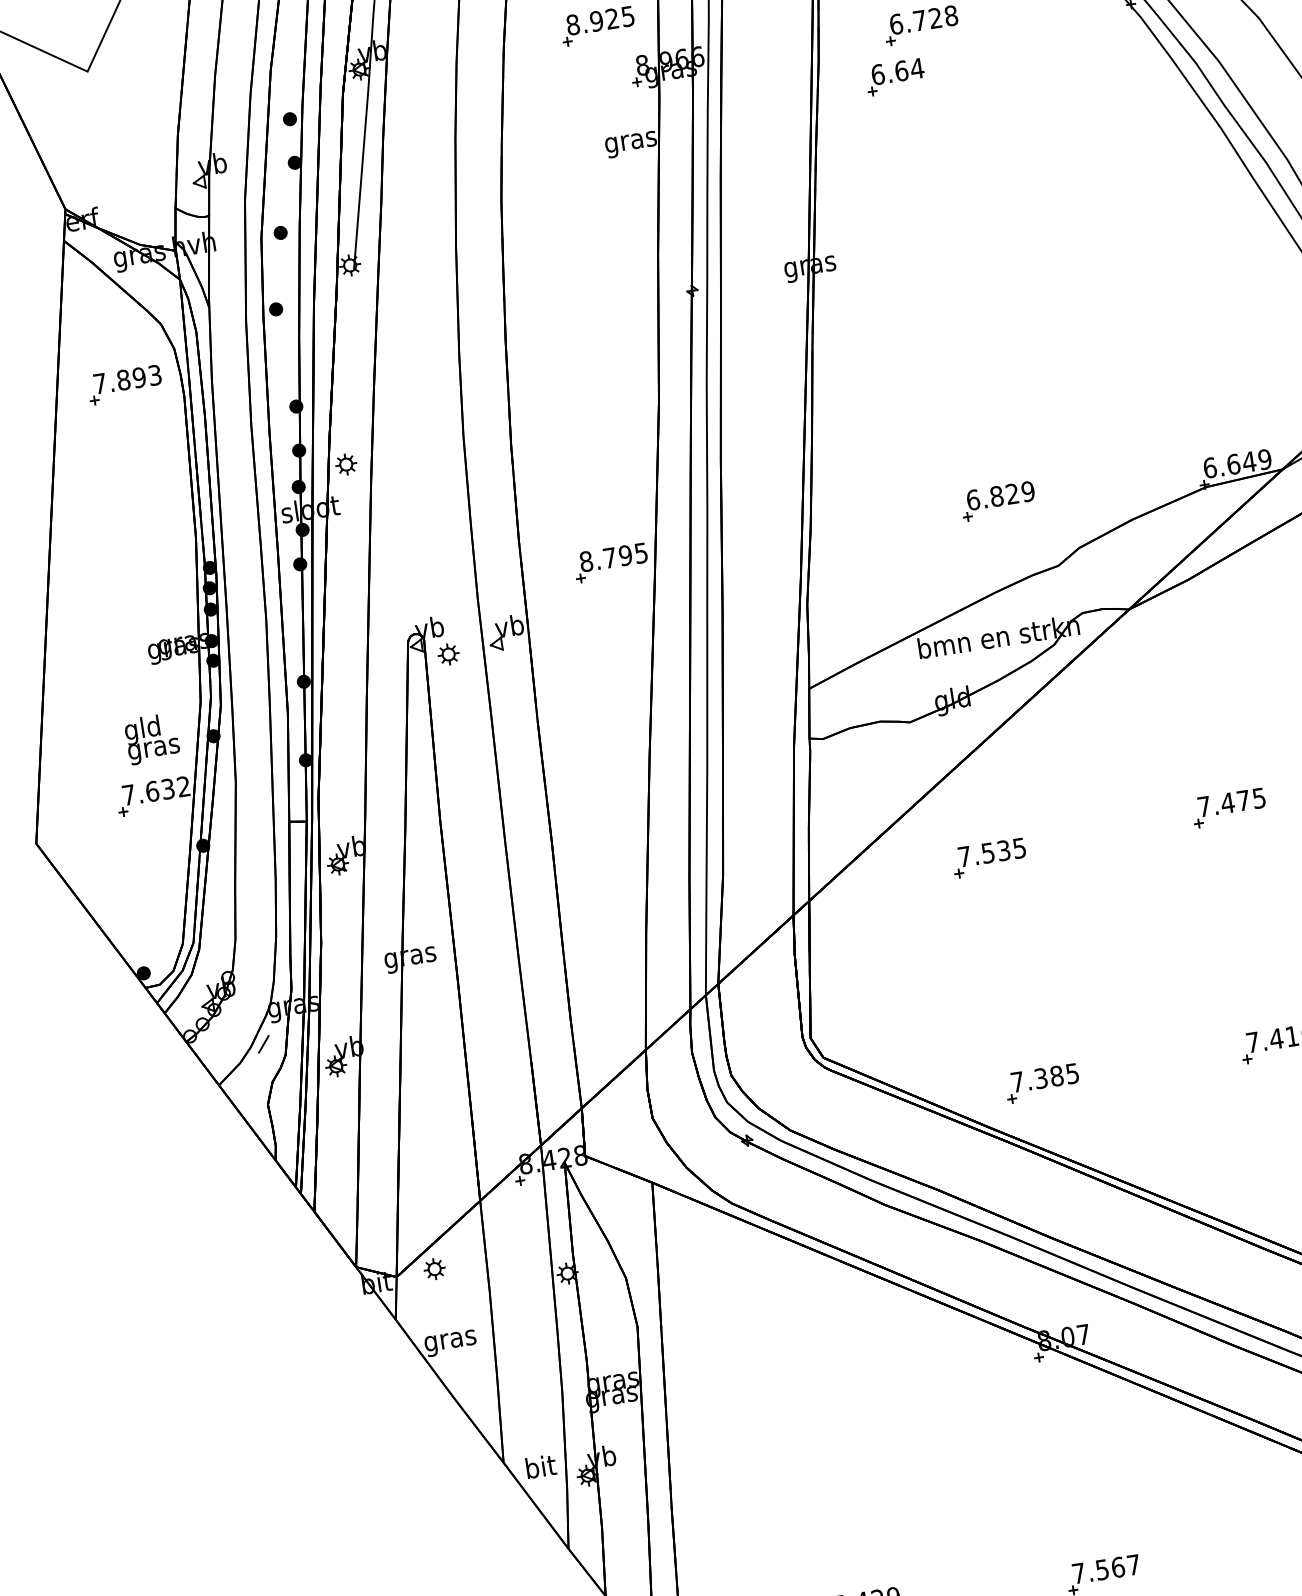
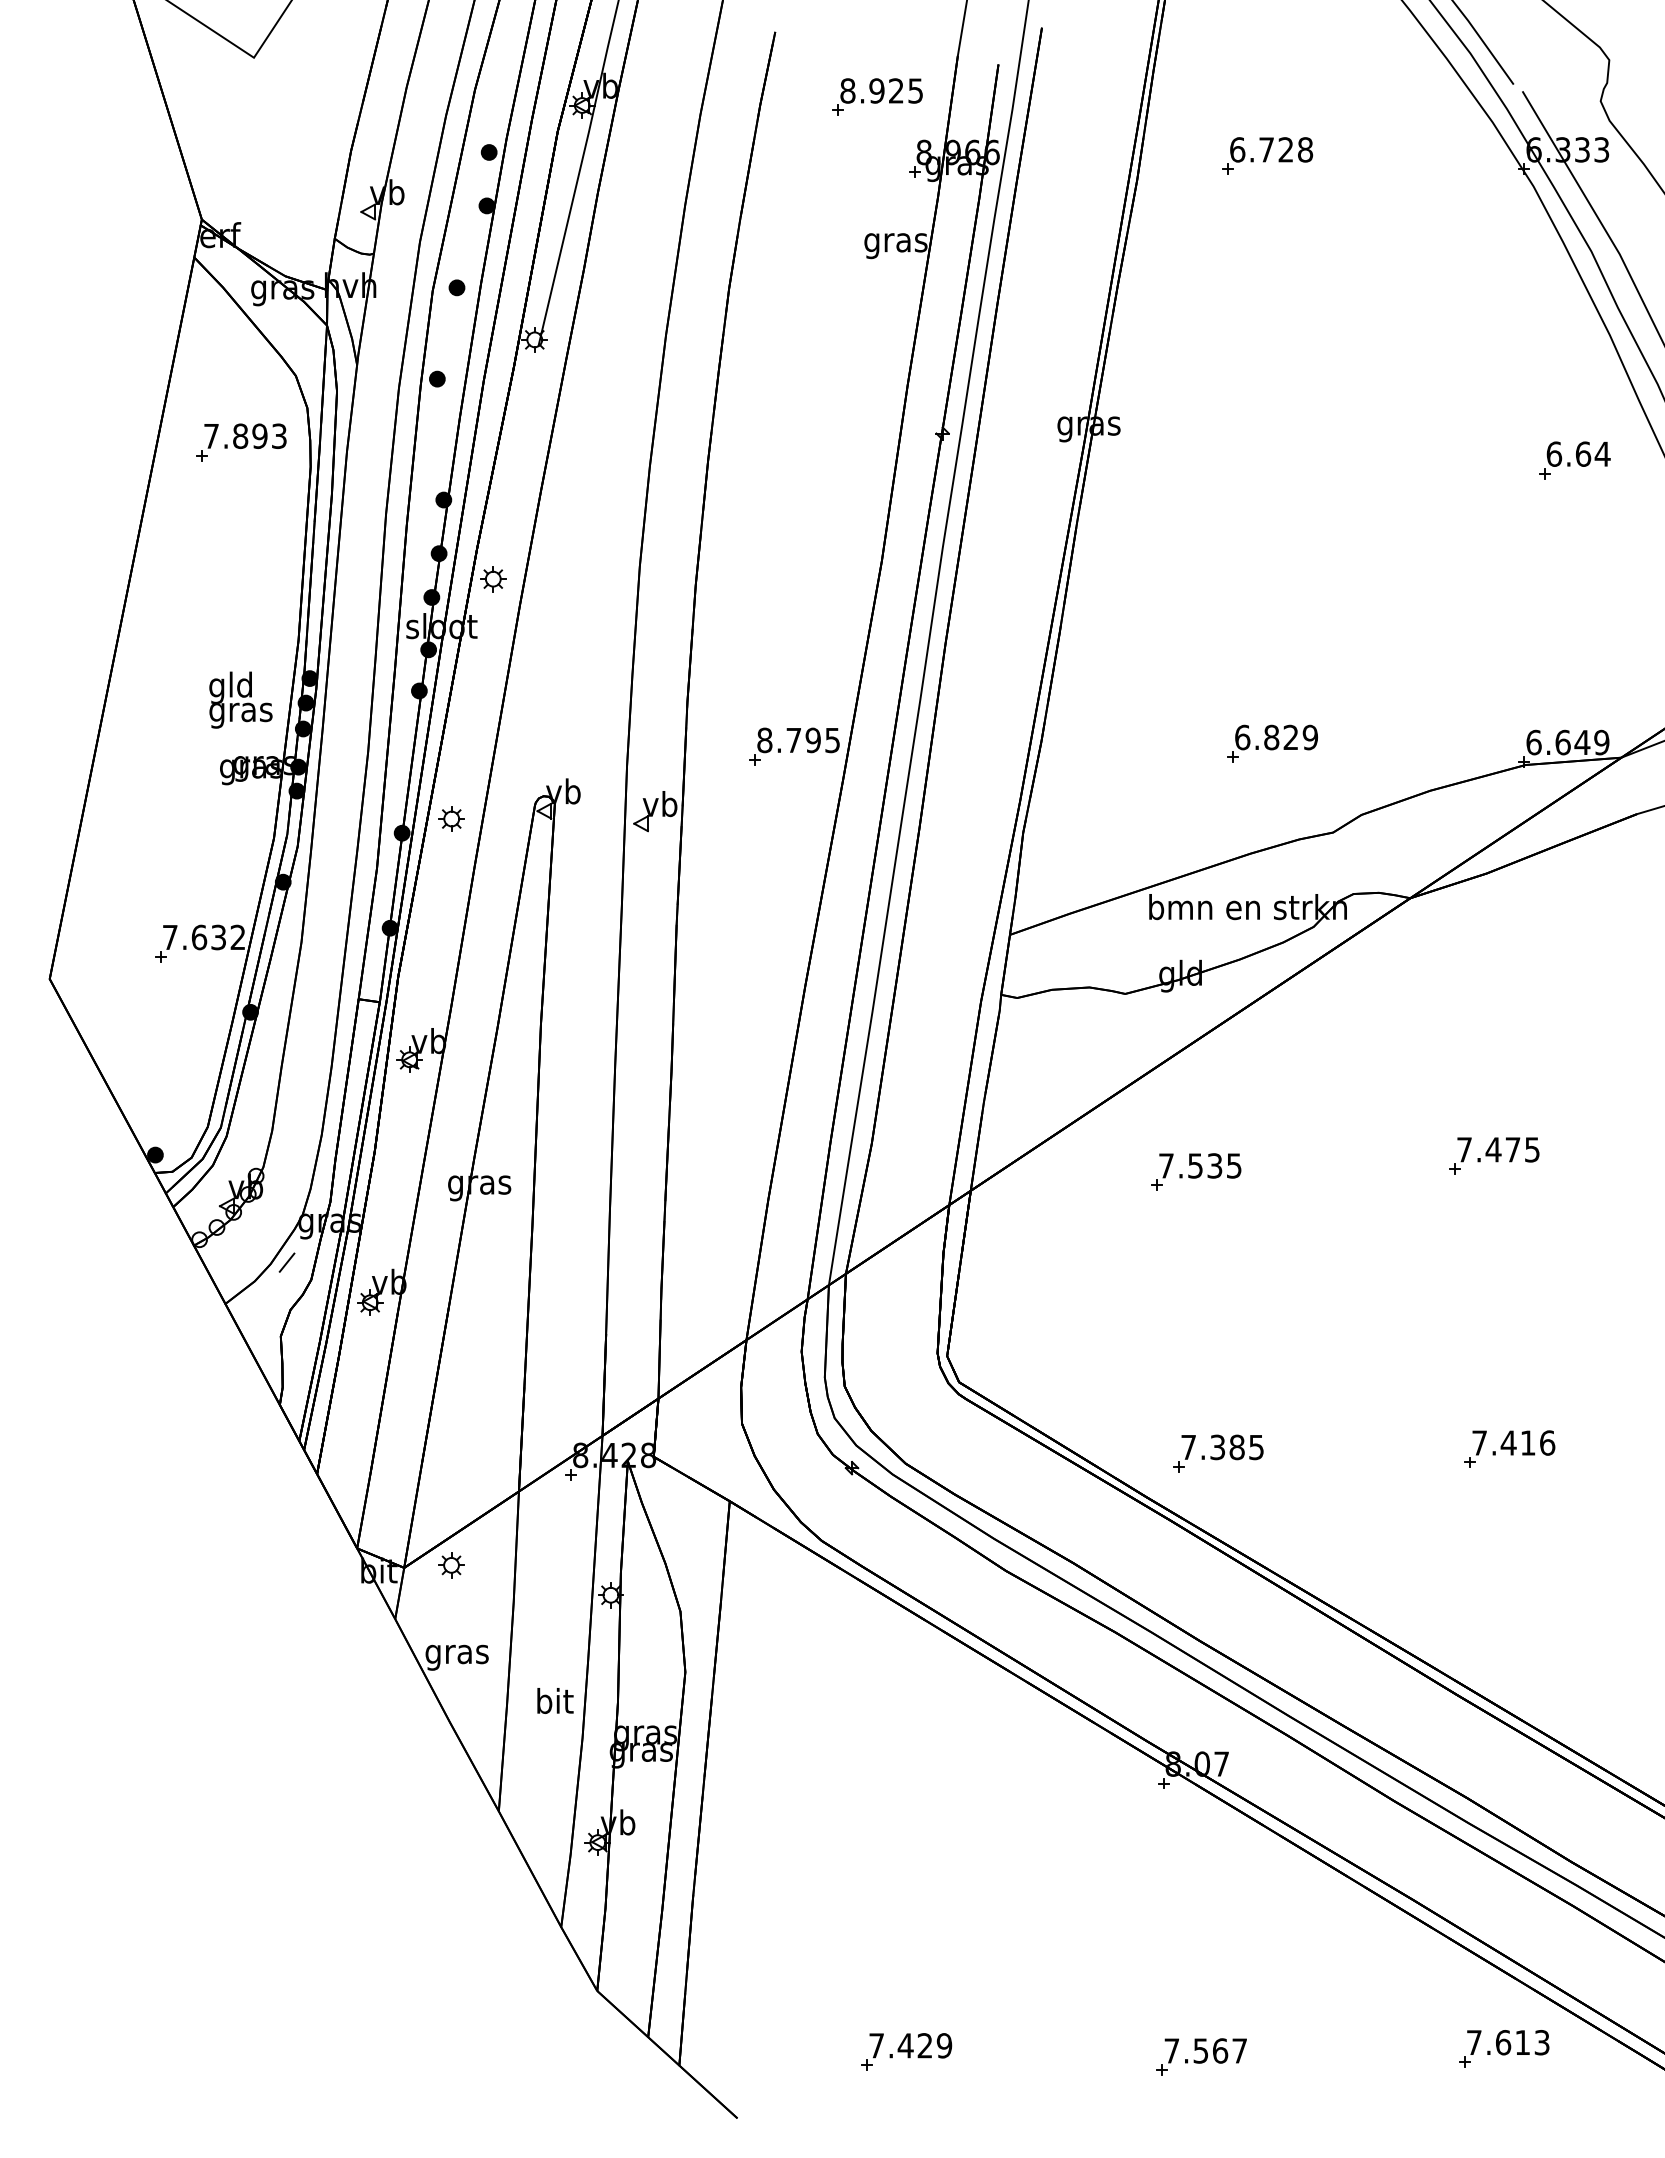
part: (895, 77) -> (1574, 460), moved
part: (448, 654) -> (451, 818), moved
text: (151, 738) -> (240, 699), moved
text: (541, 1466) -> (555, 1700), moved

